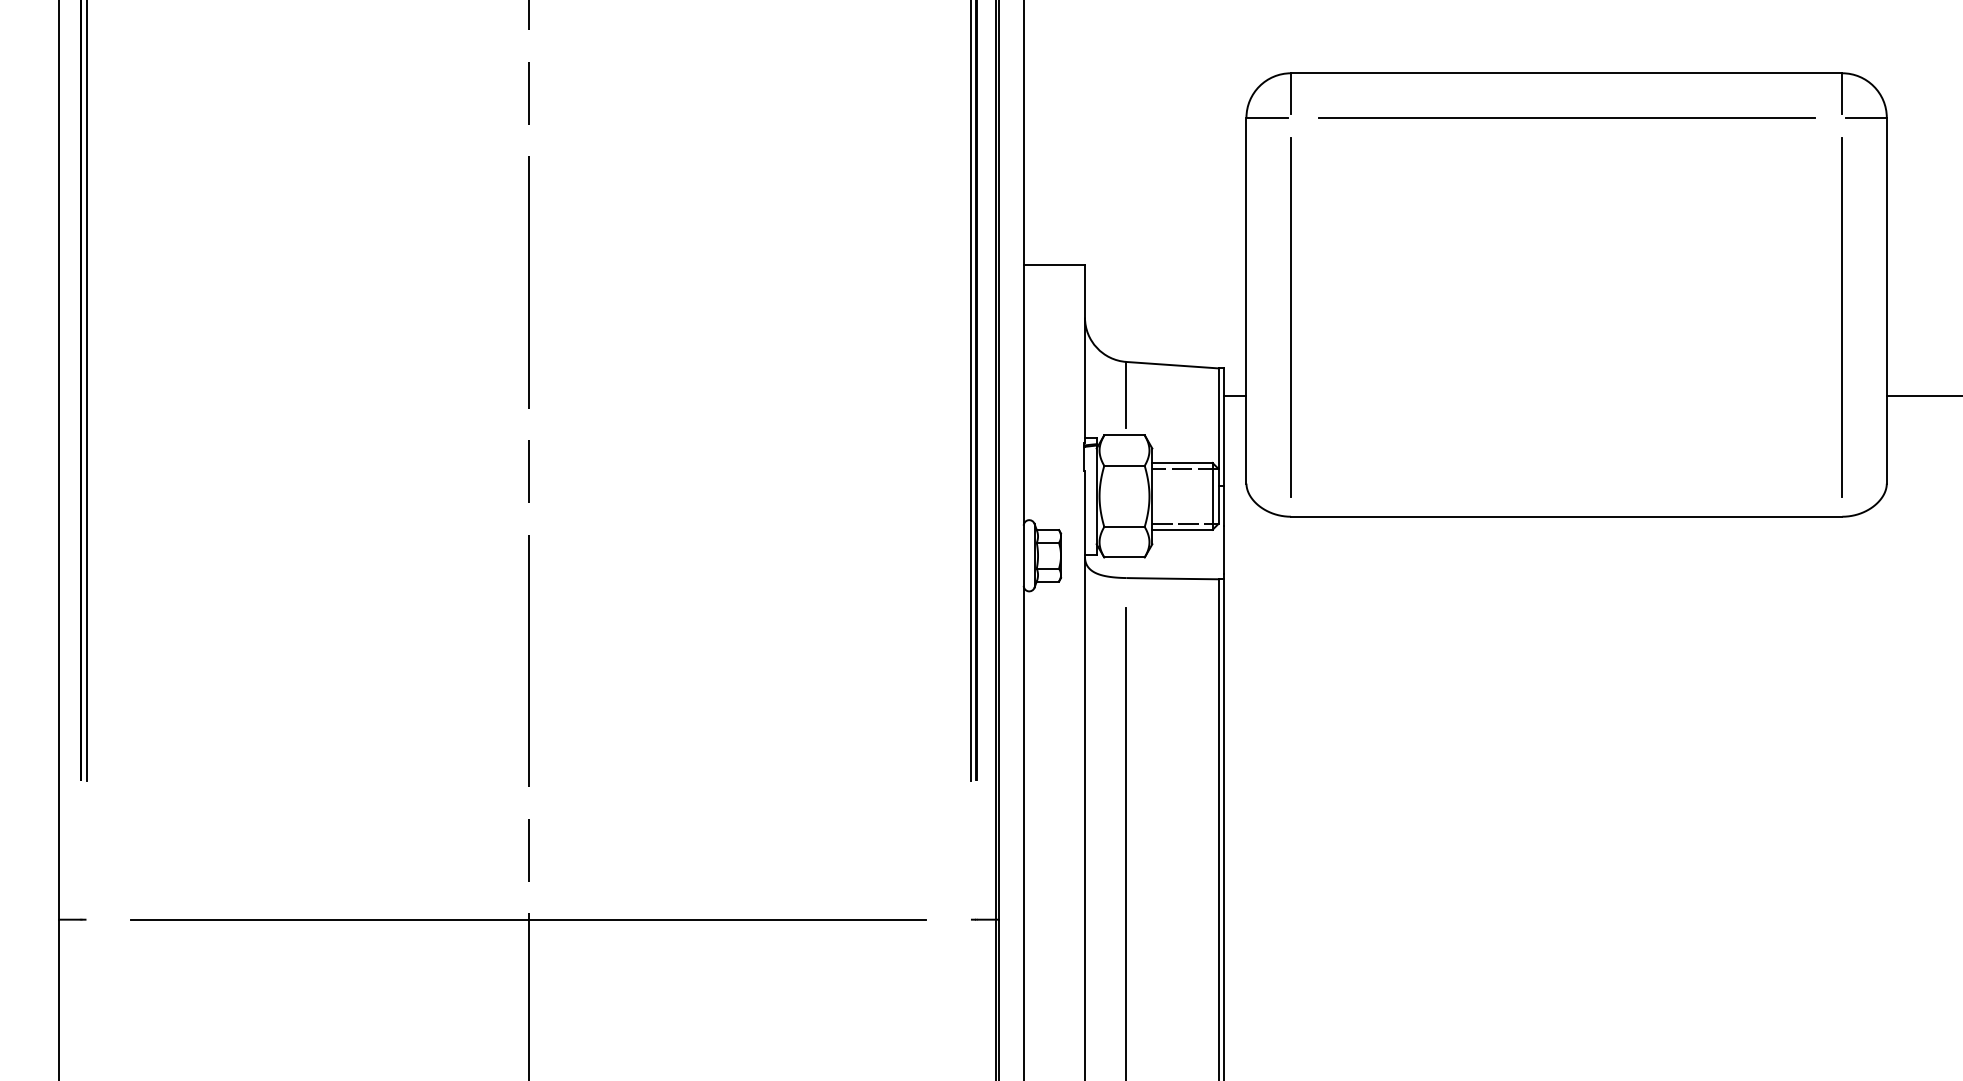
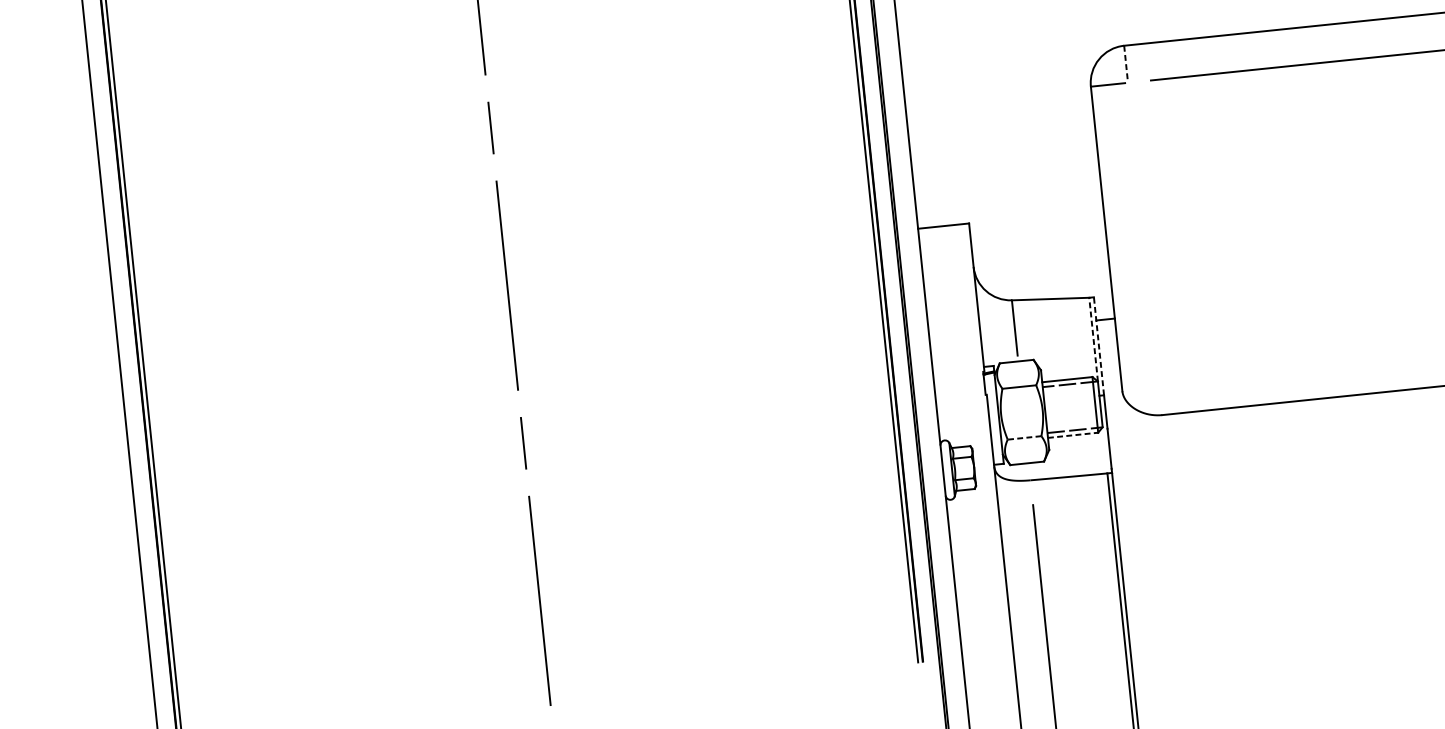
line: (1291, 94) -> (1126, 63), solid -> dashed
line: (1290, 317) -> (1144, 249), removed
line: (1218, 418) -> (1093, 339), solid -> dashed
line: (1224, 427) -> (1099, 346), solid -> dashed
line: (1124, 526) -> (1024, 437), solid -> dashed
line: (1182, 529) -> (1073, 435), solid -> dashed

